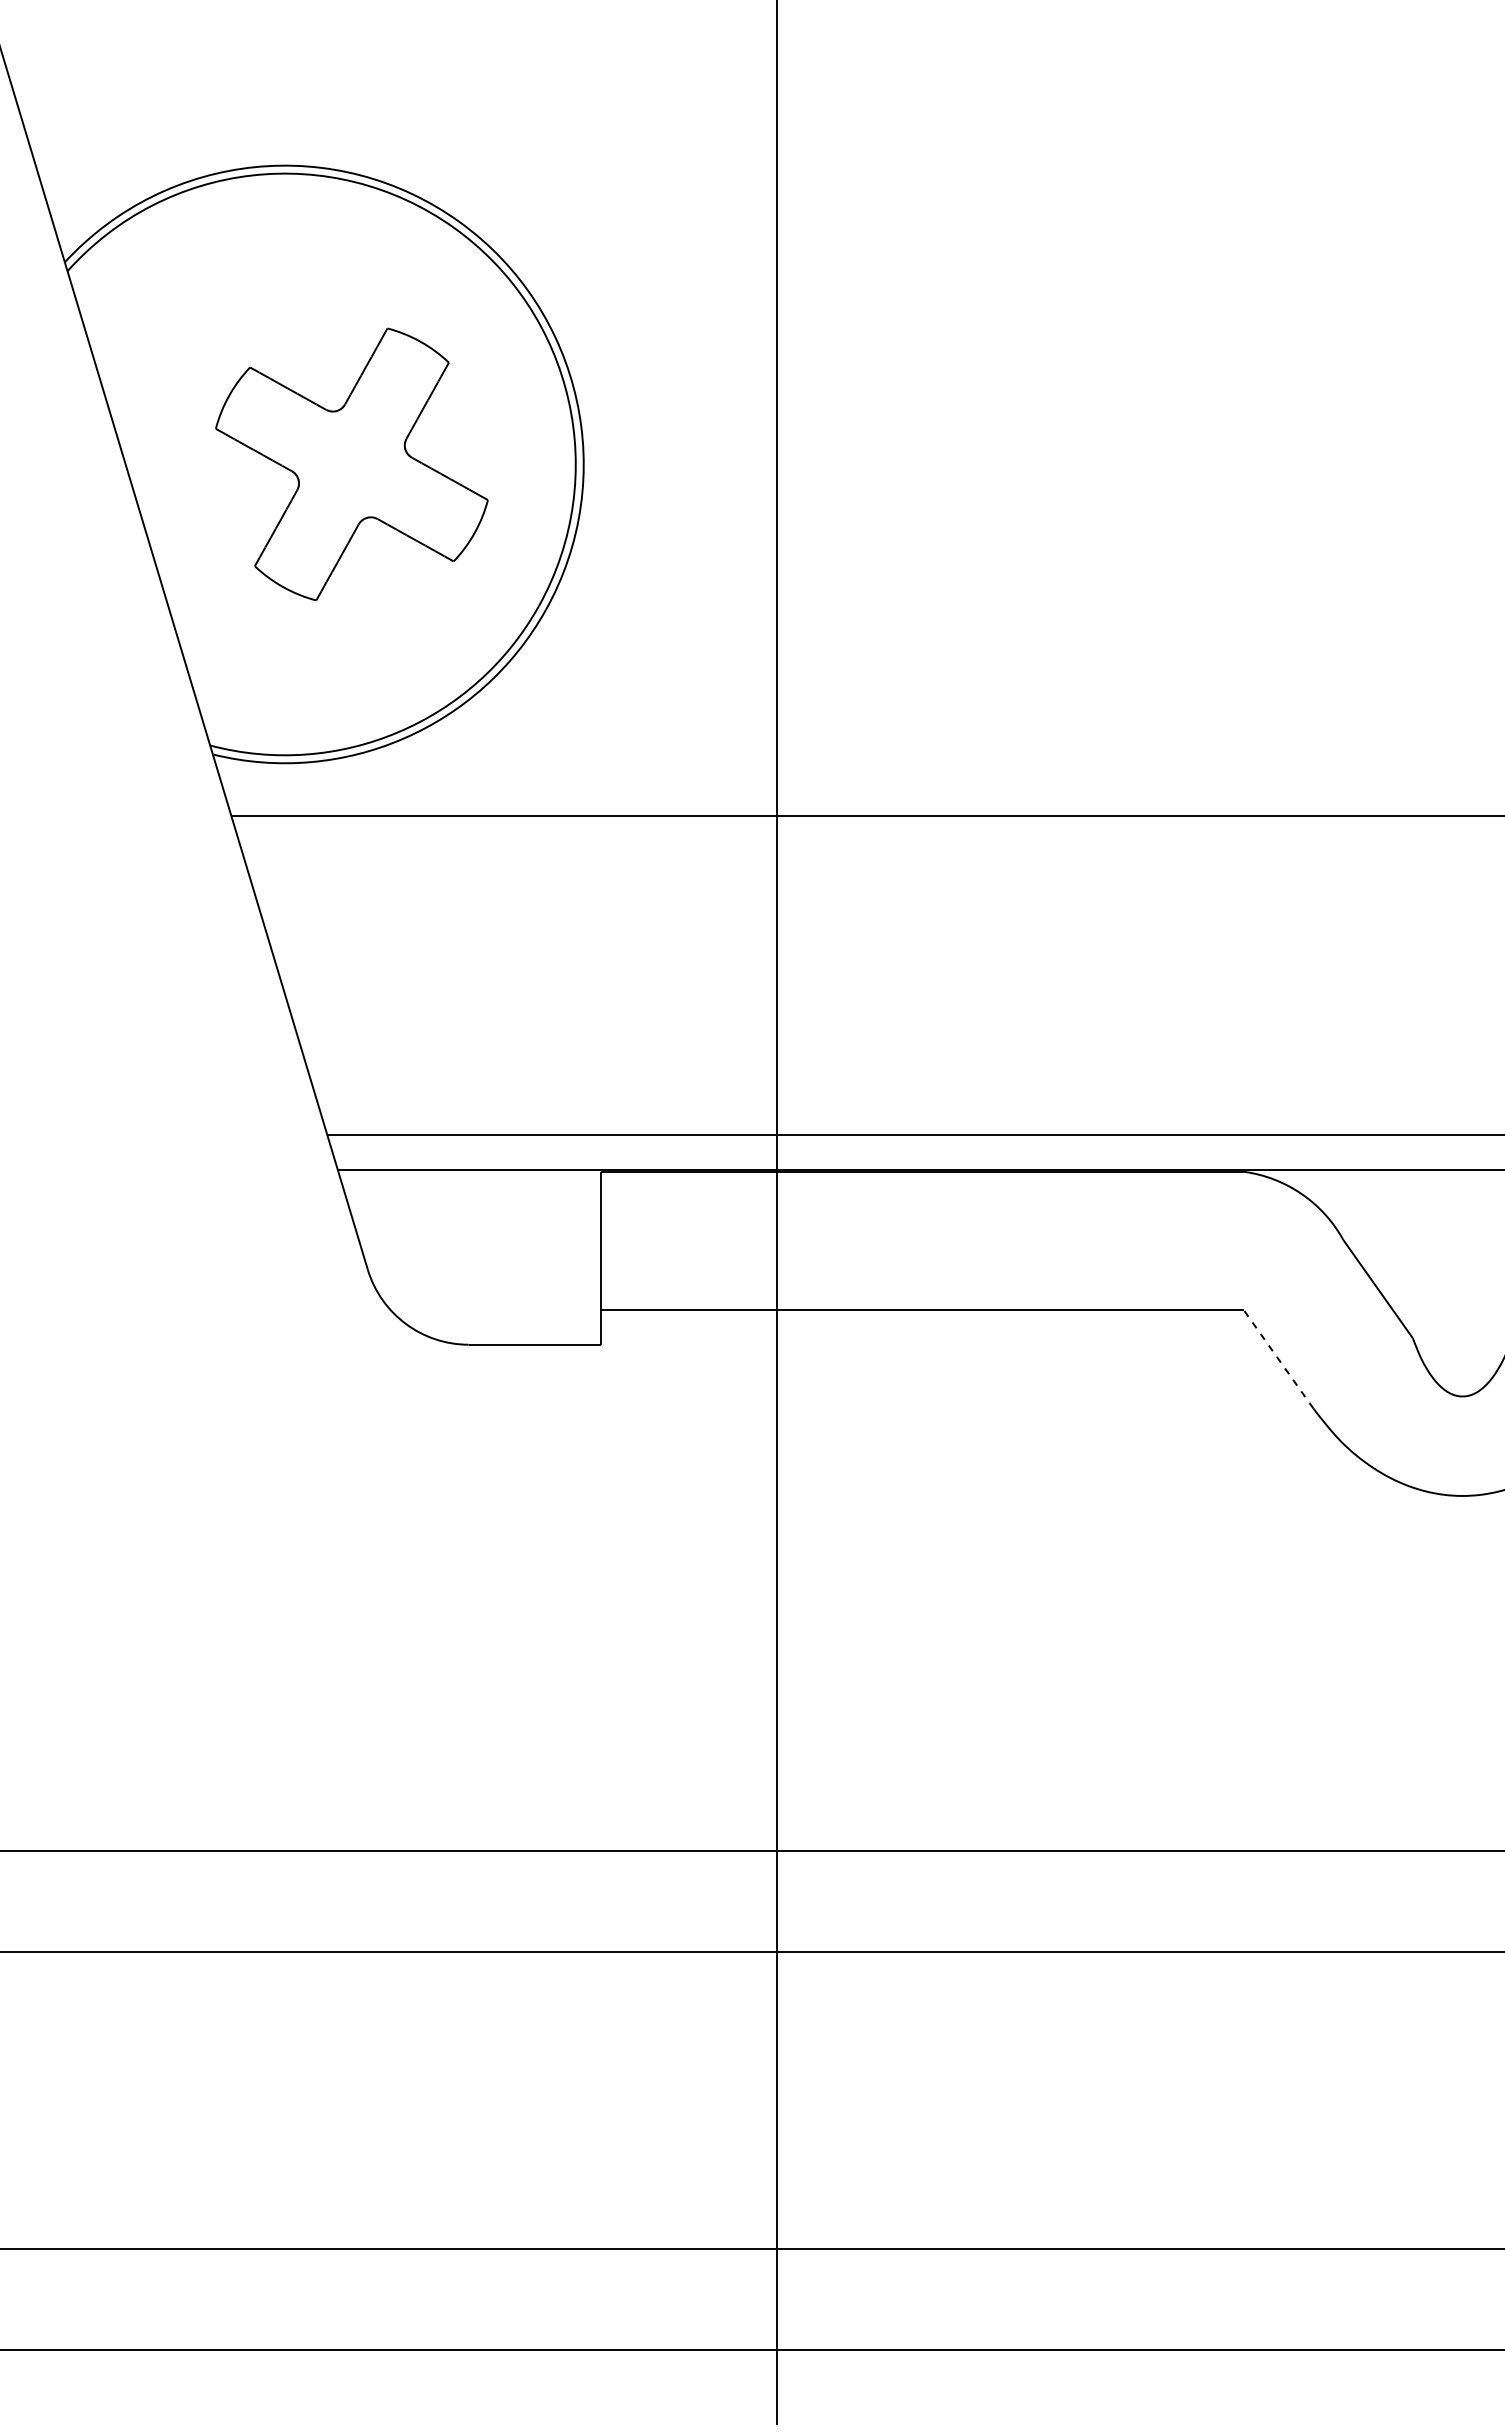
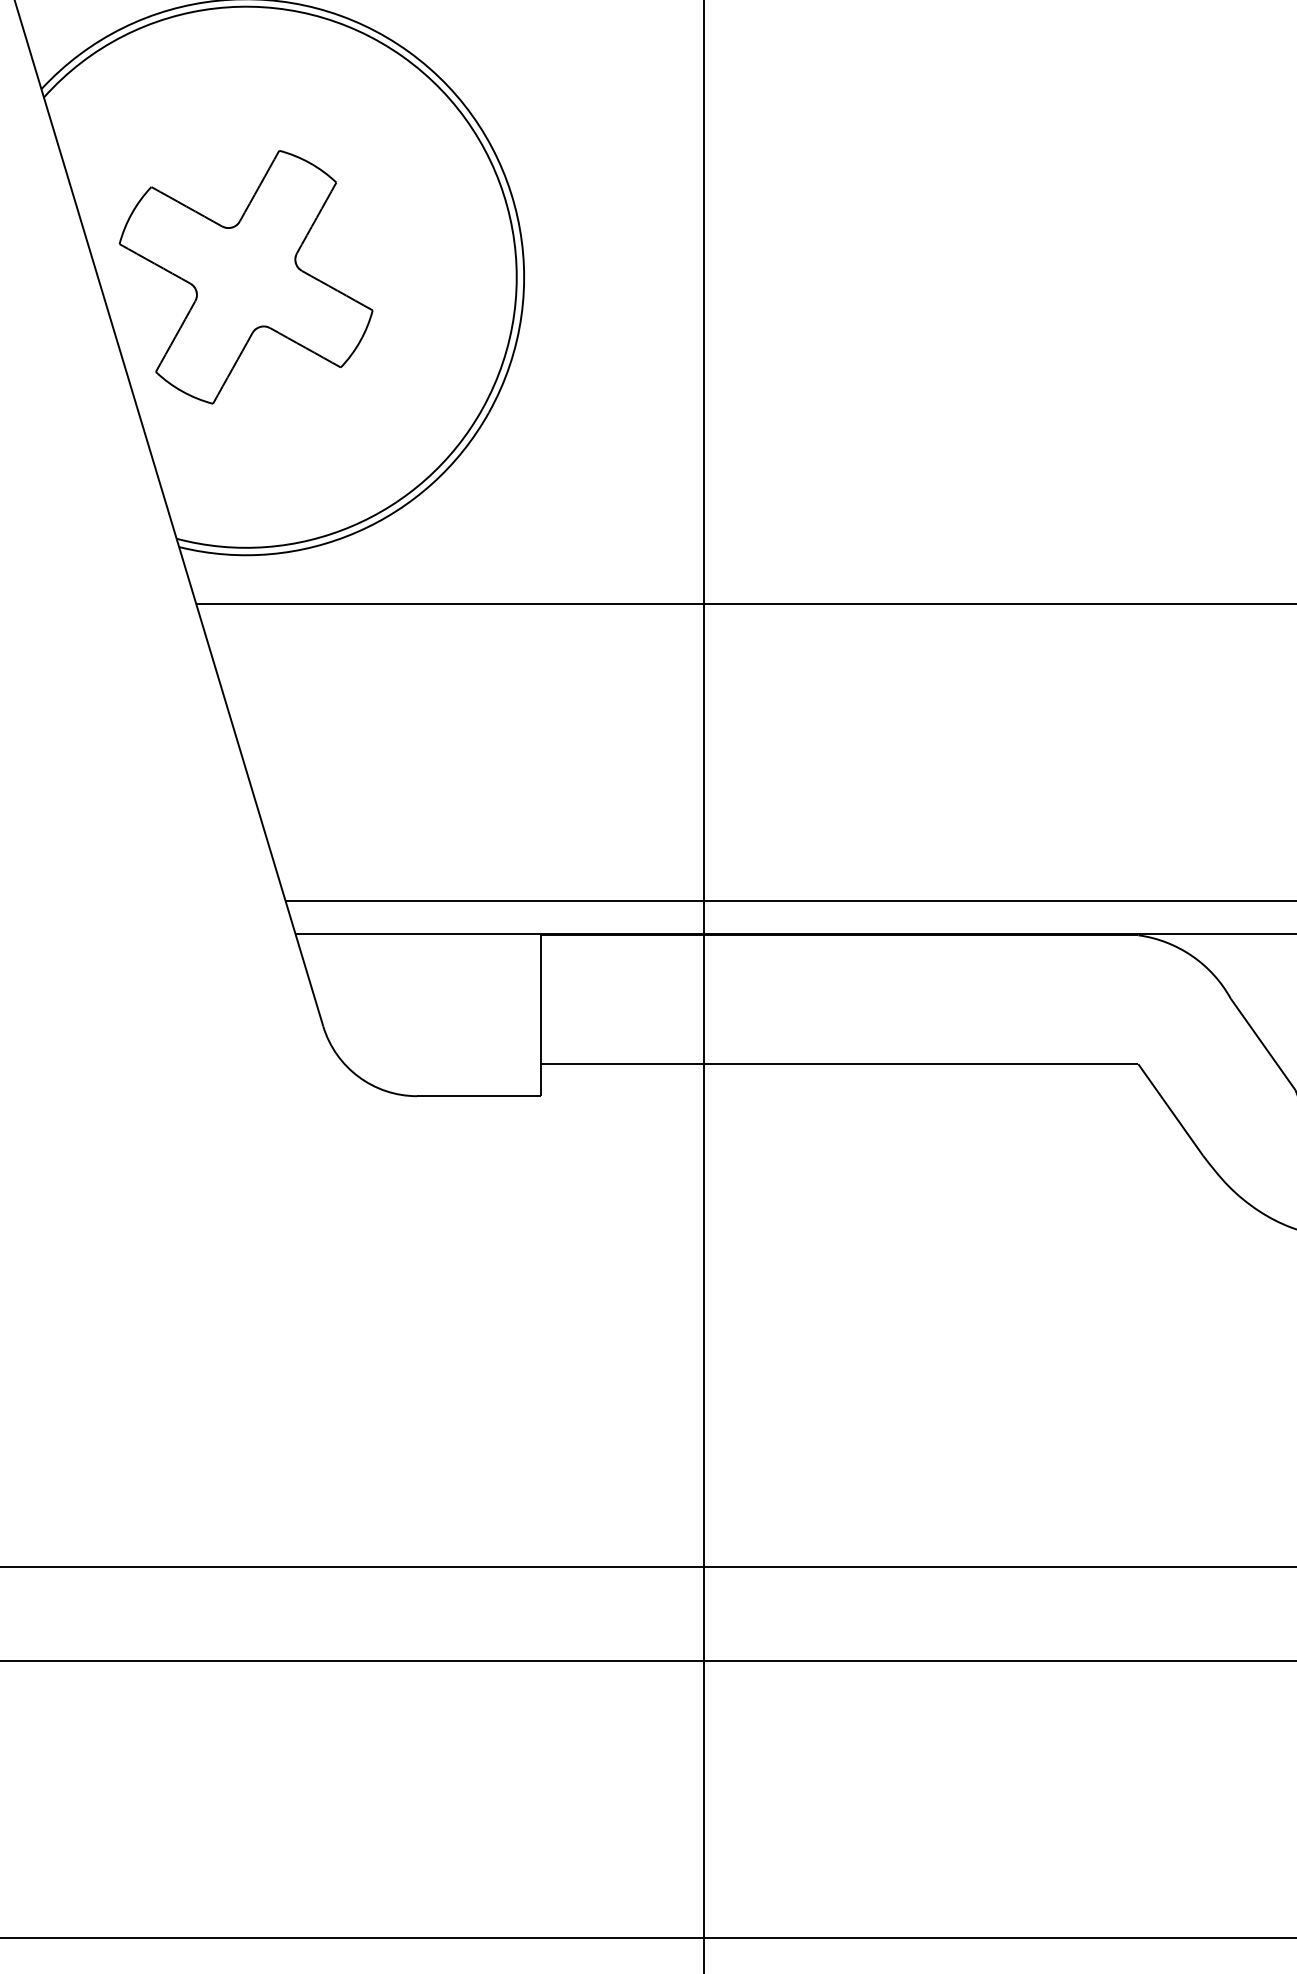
part: (351, 464) -> (245, 277), moved
line: (1278, 1359) -> (1170, 1109), dashed -> solid

